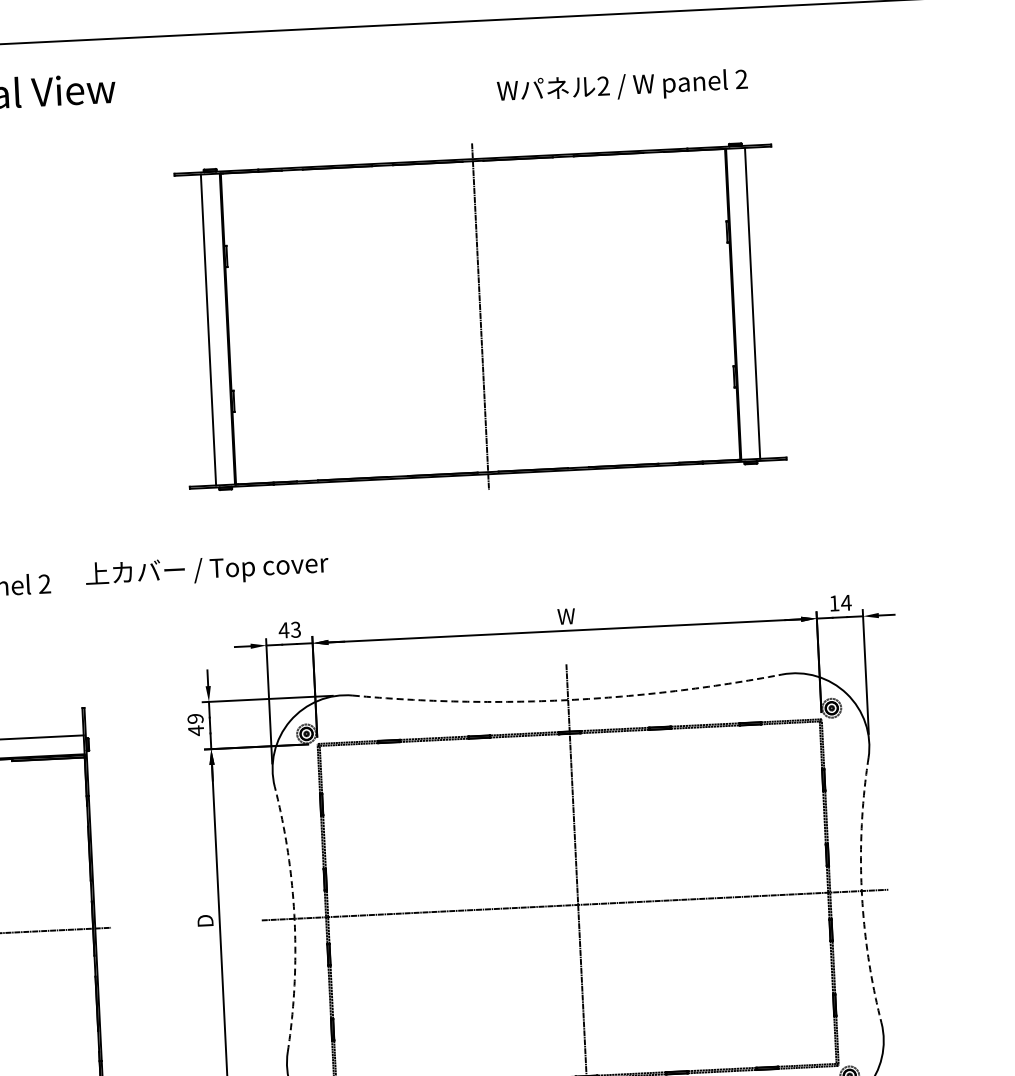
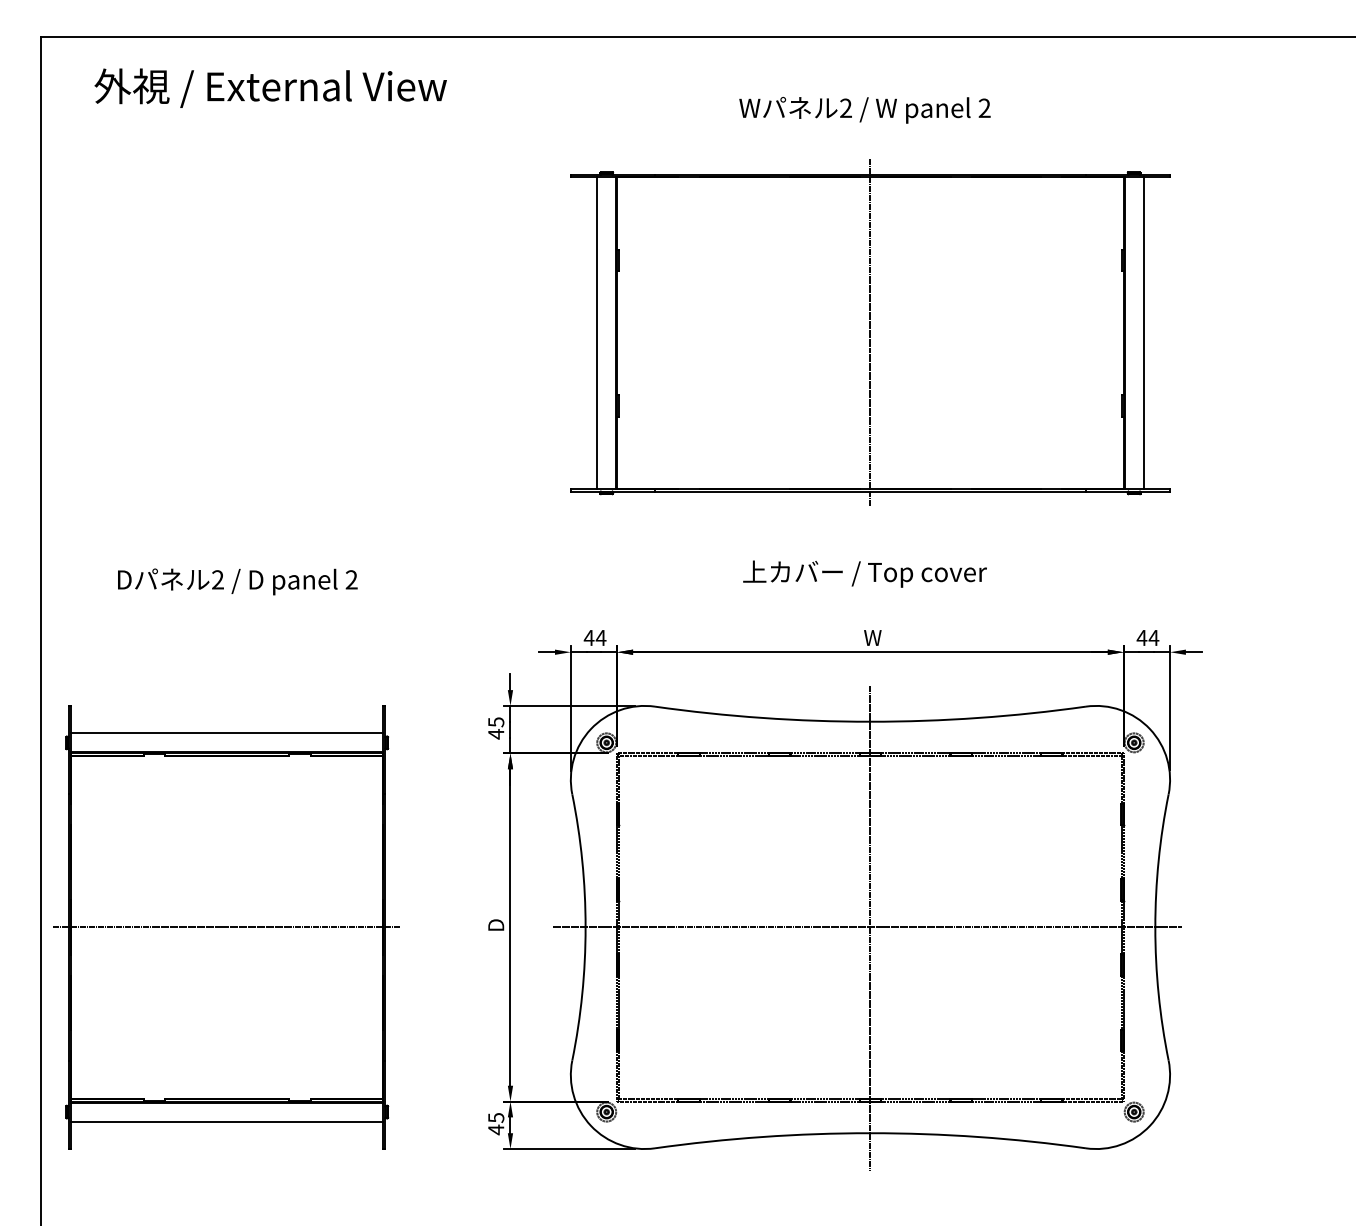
text: (622, 87) -> (864, 110), moved
part: (480, 315) -> (870, 332), moved
text: (206, 569) -> (864, 573), moved
text: (833, 603) -> (1141, 637), 14 -> 44
text: (295, 629) -> (600, 637), 43 -> 44
arc: (568, 699) -> (870, 721), dashed -> solid
text: (195, 719) -> (496, 722), 49 -> 45
arc: (861, 891) -> (1155, 927), dashed -> solid
arc: (294, 918) -> (585, 927), dashed -> solid

